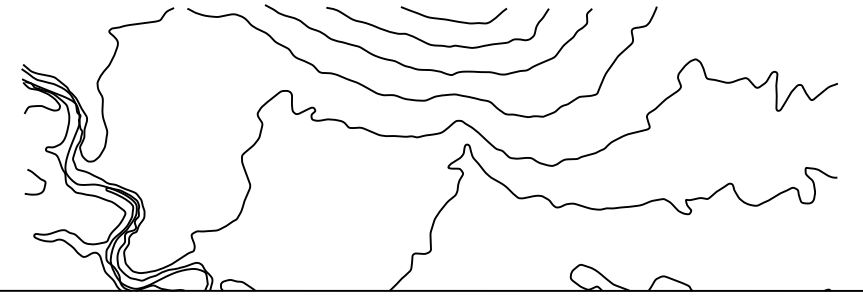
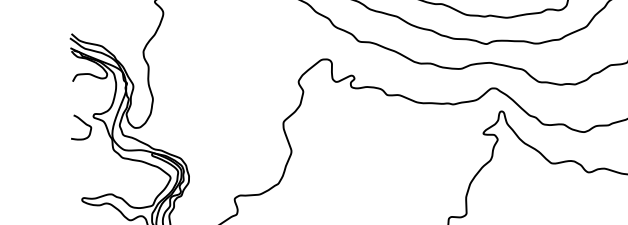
curve: (38, 178) -> (84, 123), moved

